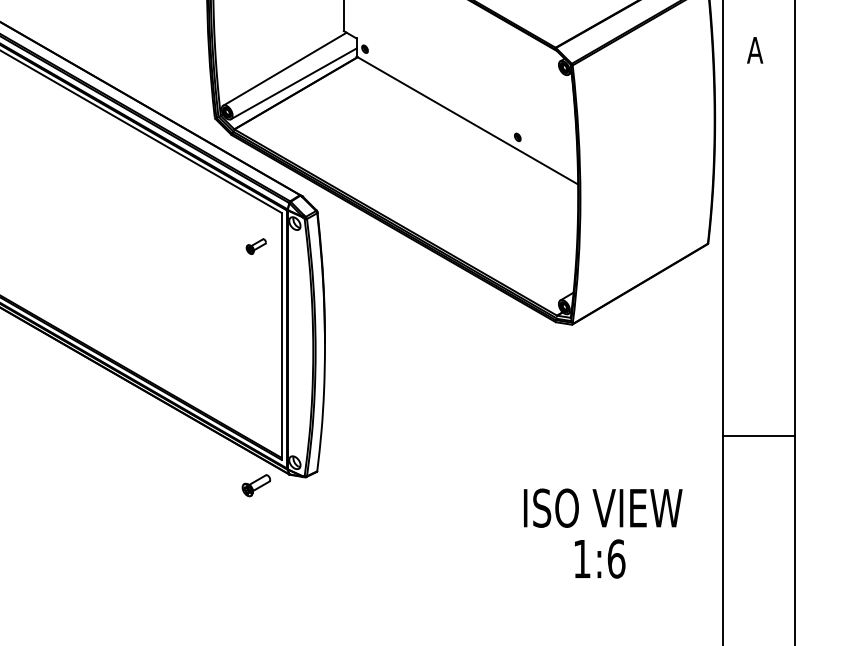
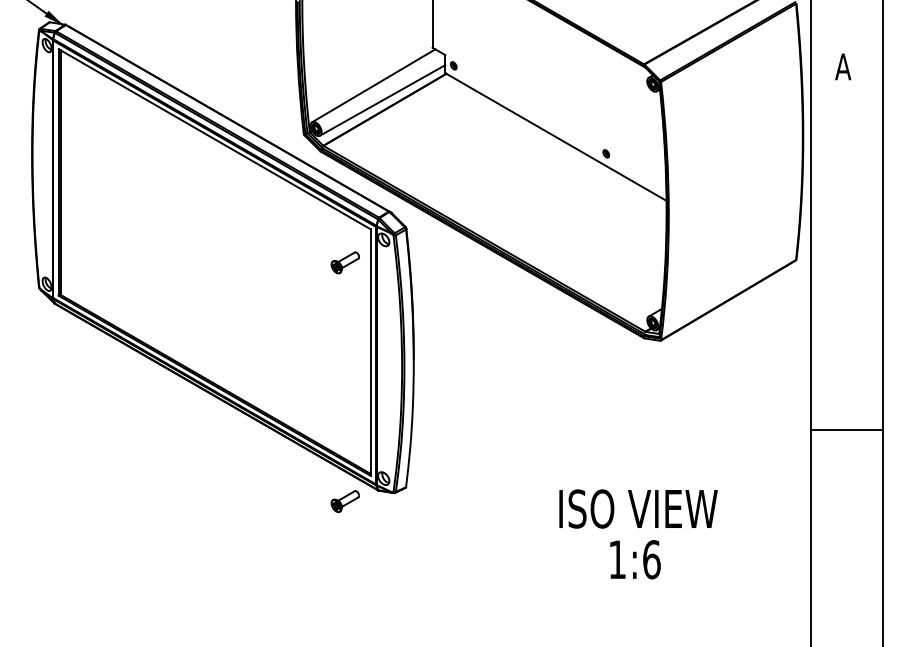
part: (255, 246) -> (344, 262), size x1.43
line: (758, 435) -> (846, 429), moved
text: (603, 533) -> (638, 534), moved

